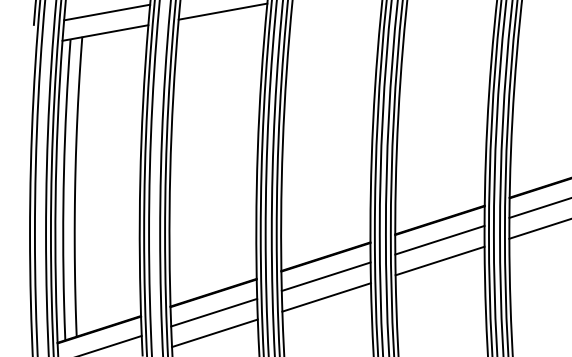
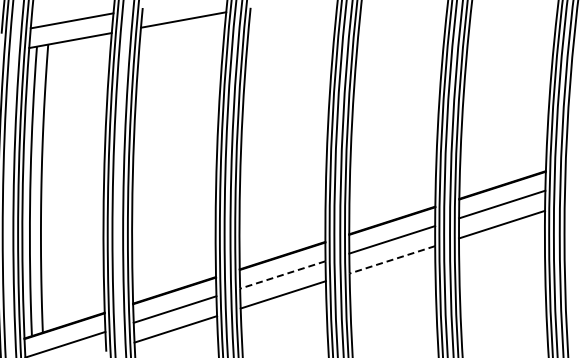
line: (440, 260) -> (392, 259), solid -> dashed
line: (325, 276) -> (282, 274), solid -> dashed

